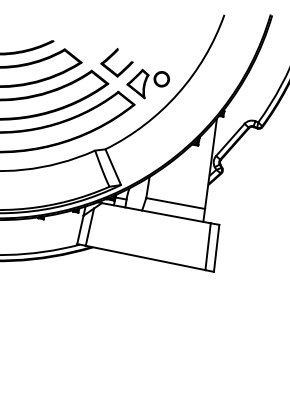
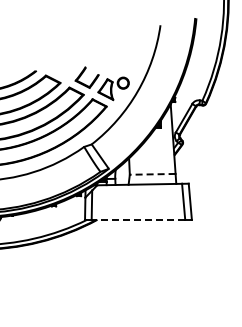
line: (175, 203) -> (152, 174), solid -> dashed
line: (145, 257) -> (138, 219), solid -> dashed

